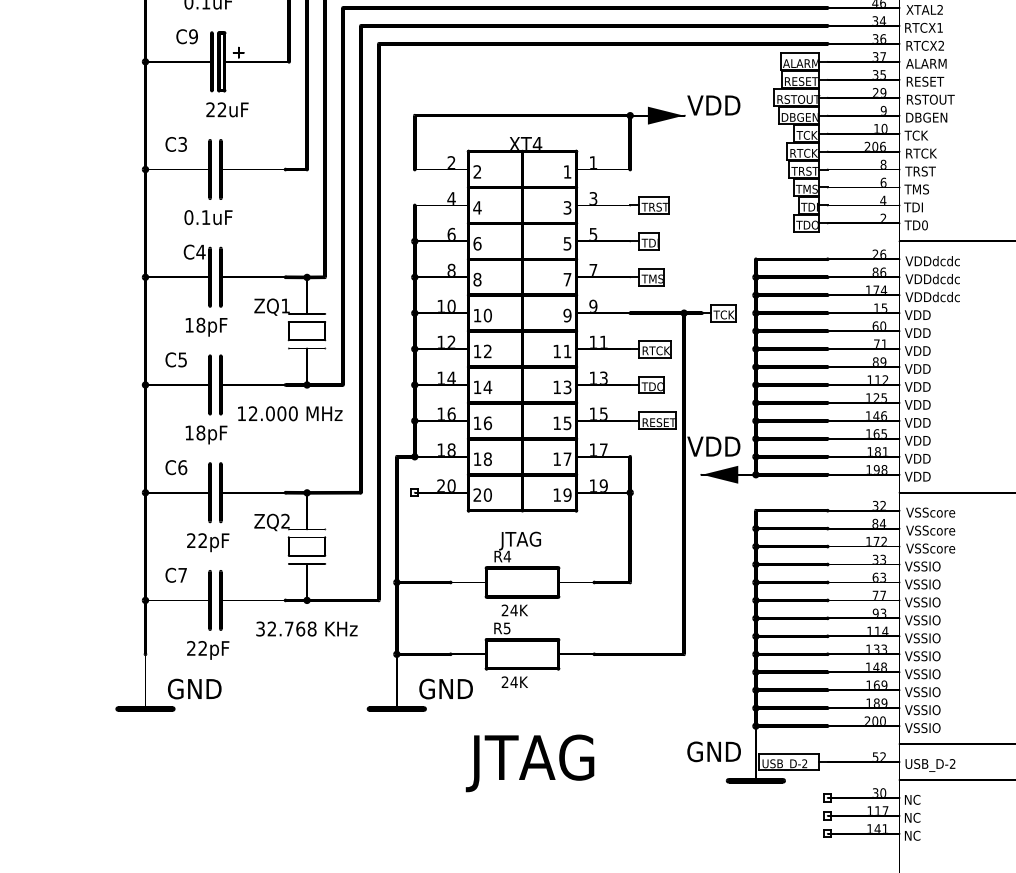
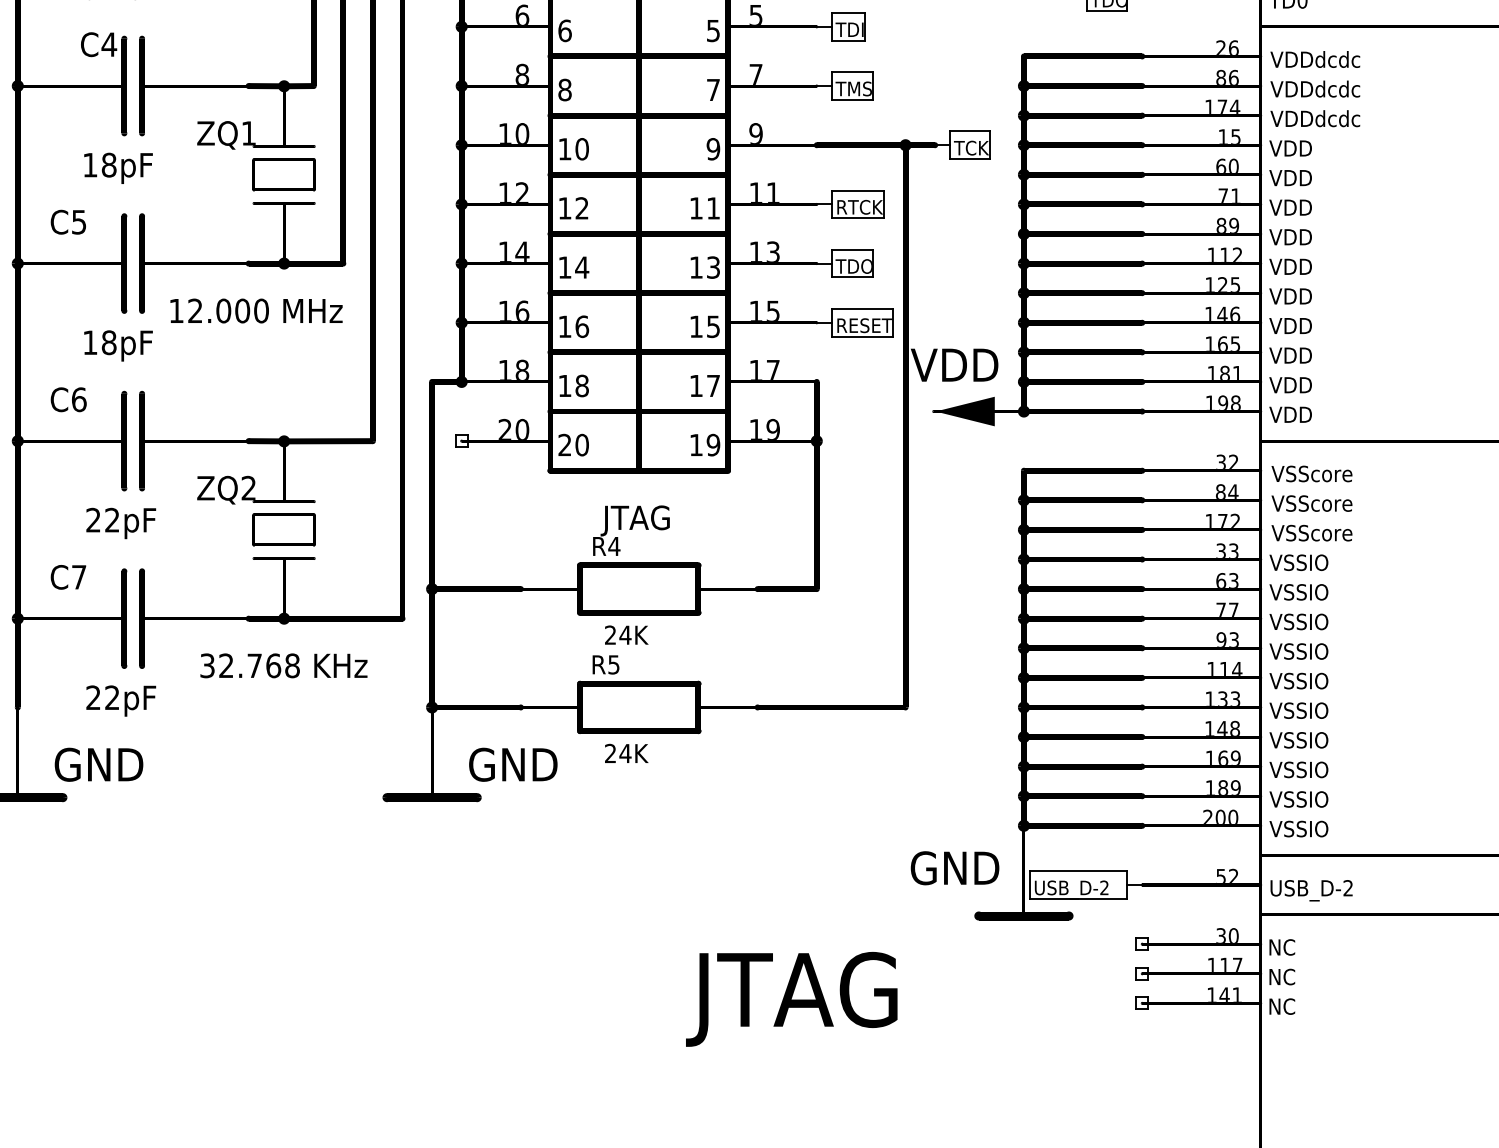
text: (529, 763) -> (790, 999), moved

